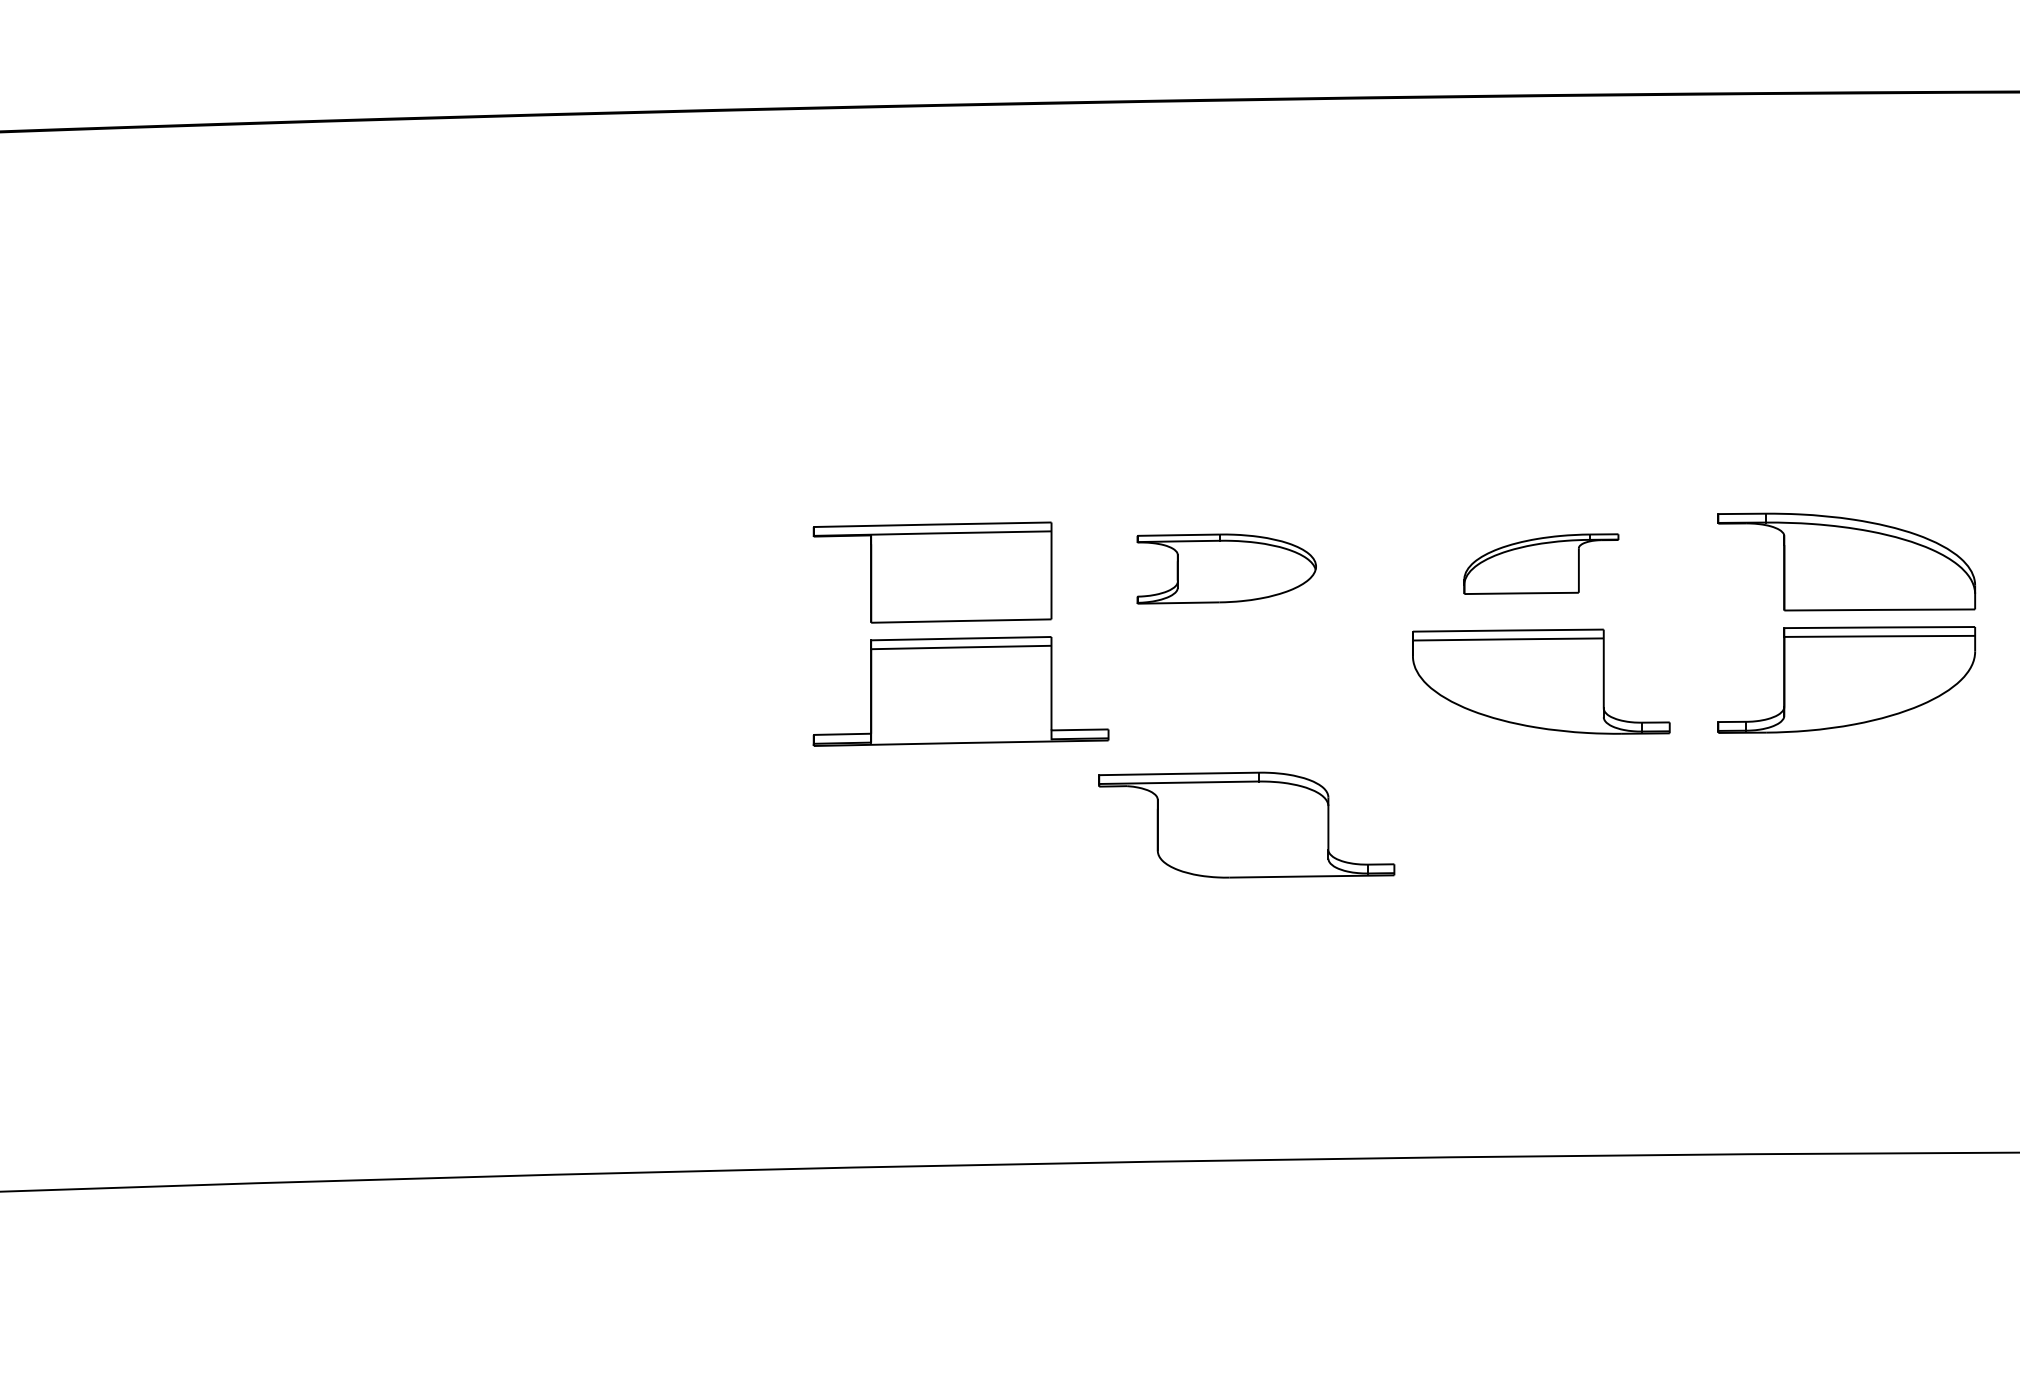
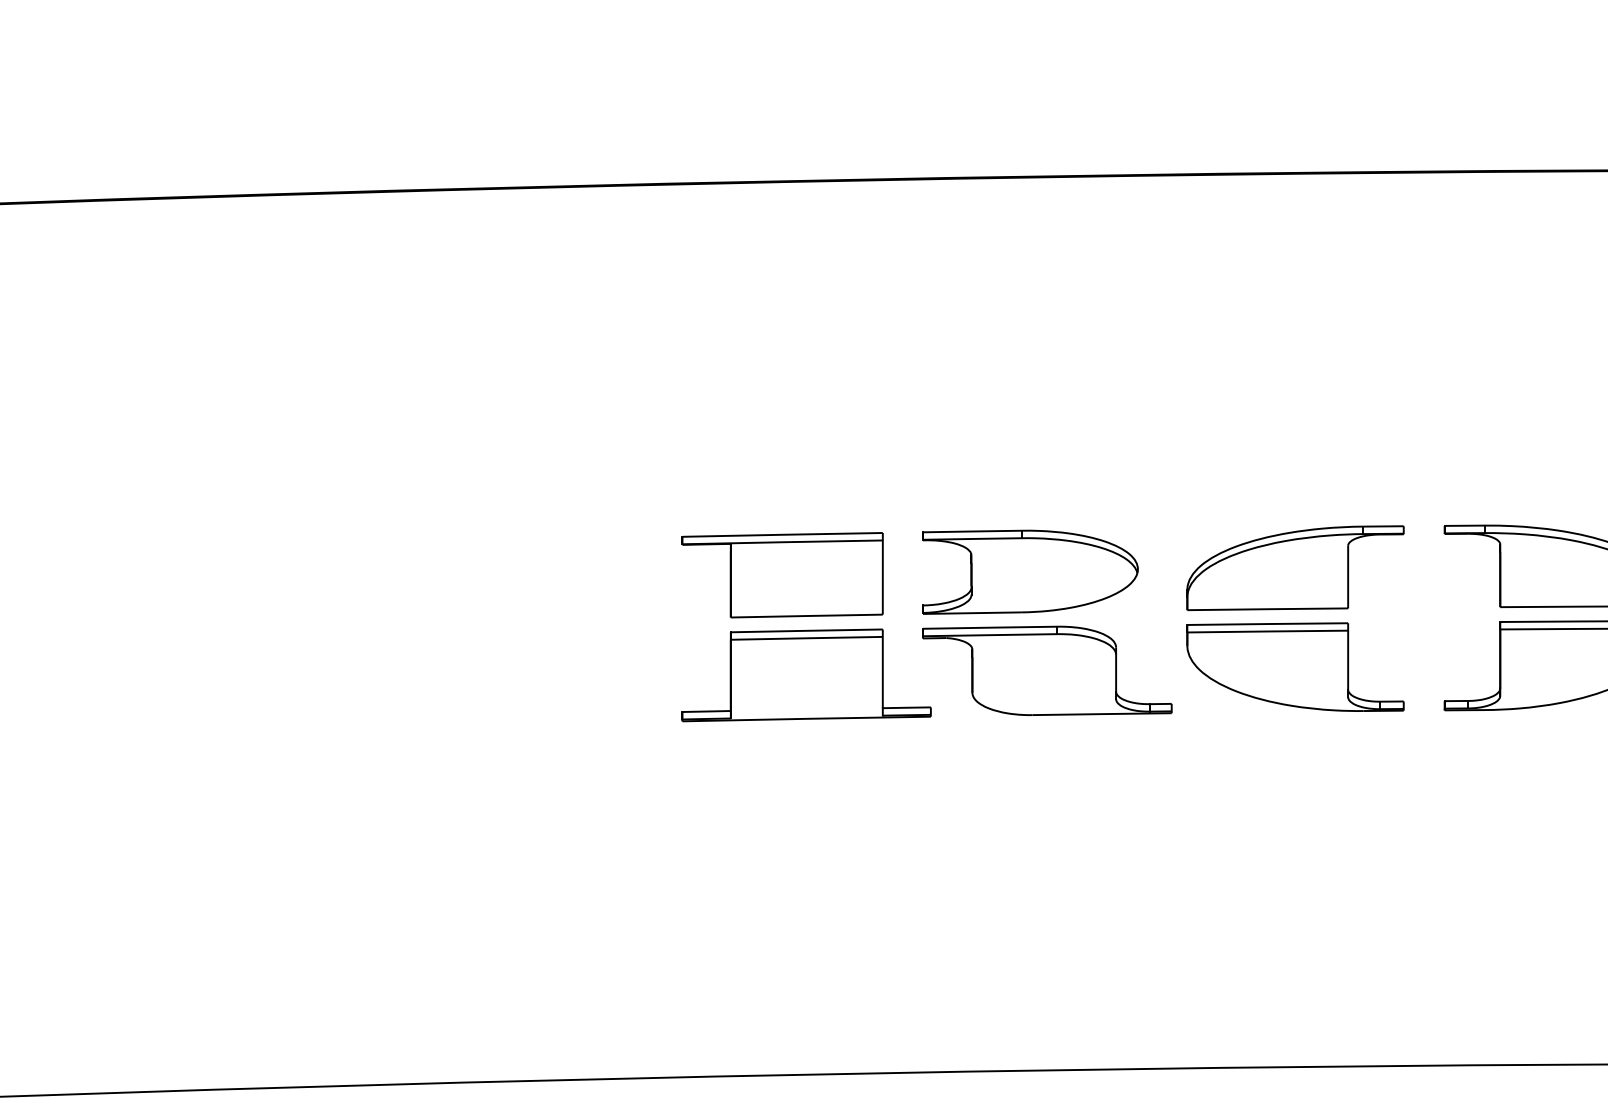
part: (1541, 563) -> (1295, 567), size x1.67
part: (1226, 568) -> (1030, 571), size x1.43
part: (1246, 824) -> (1047, 670), moved

